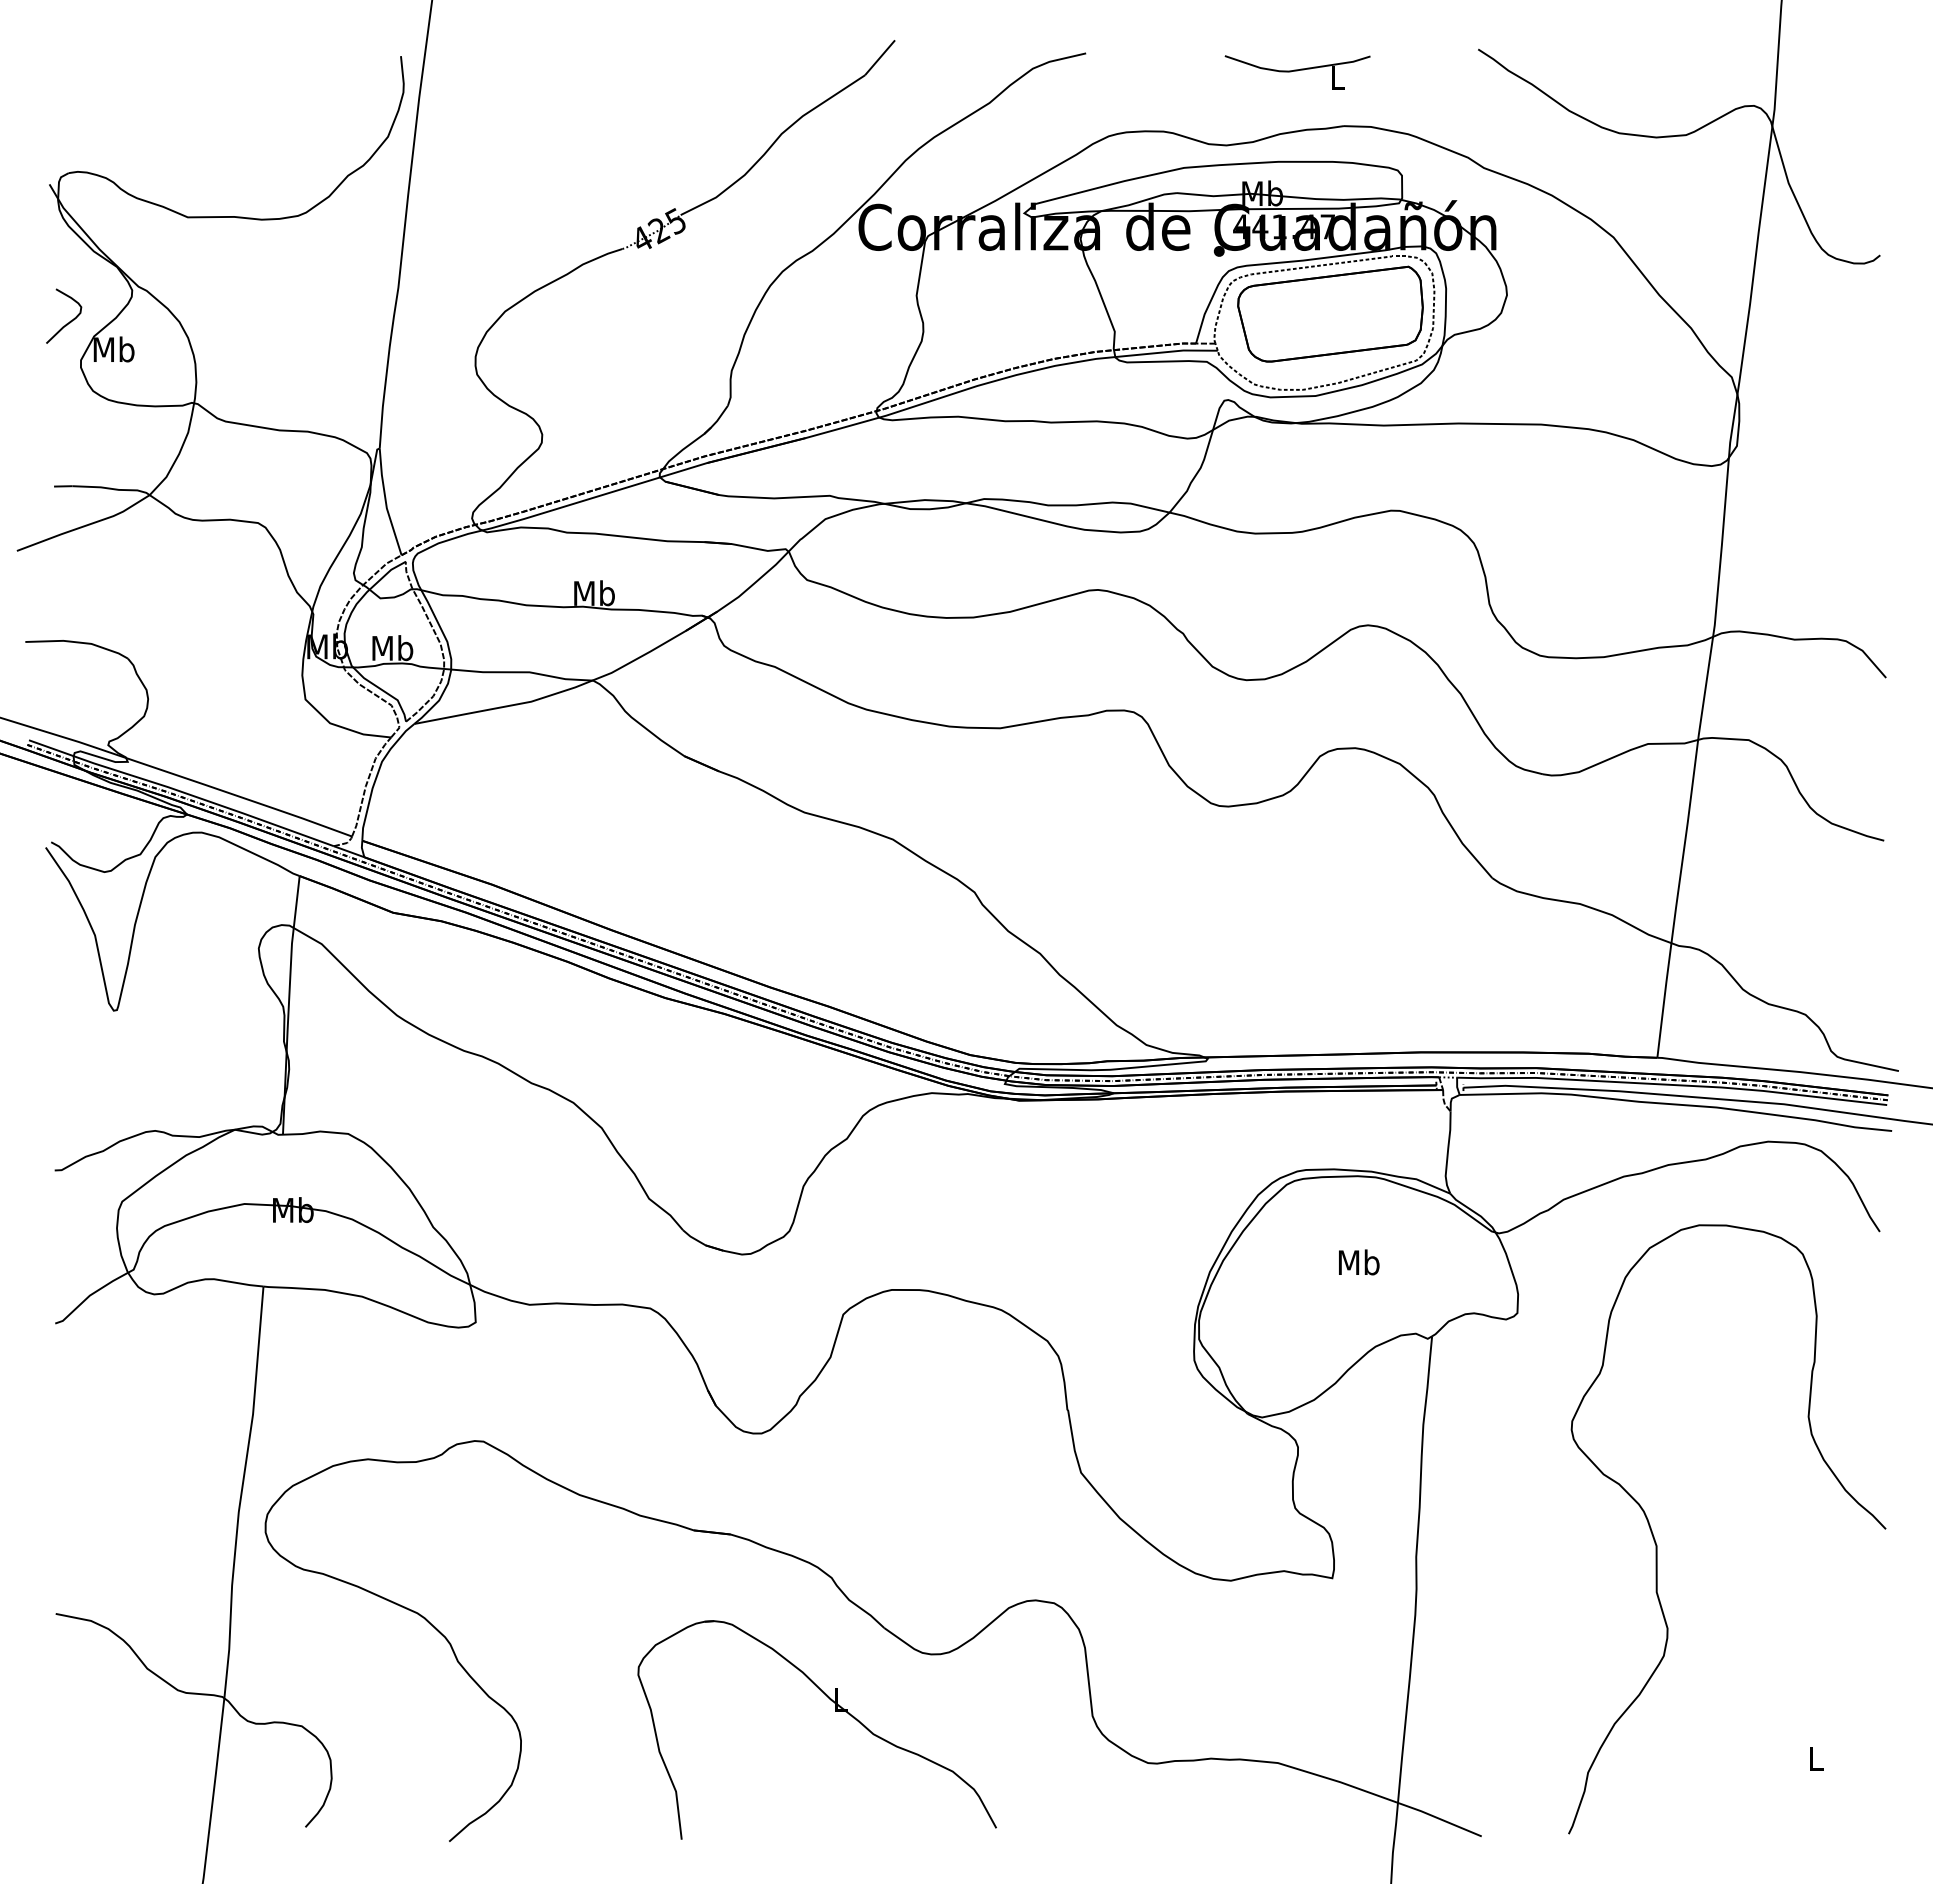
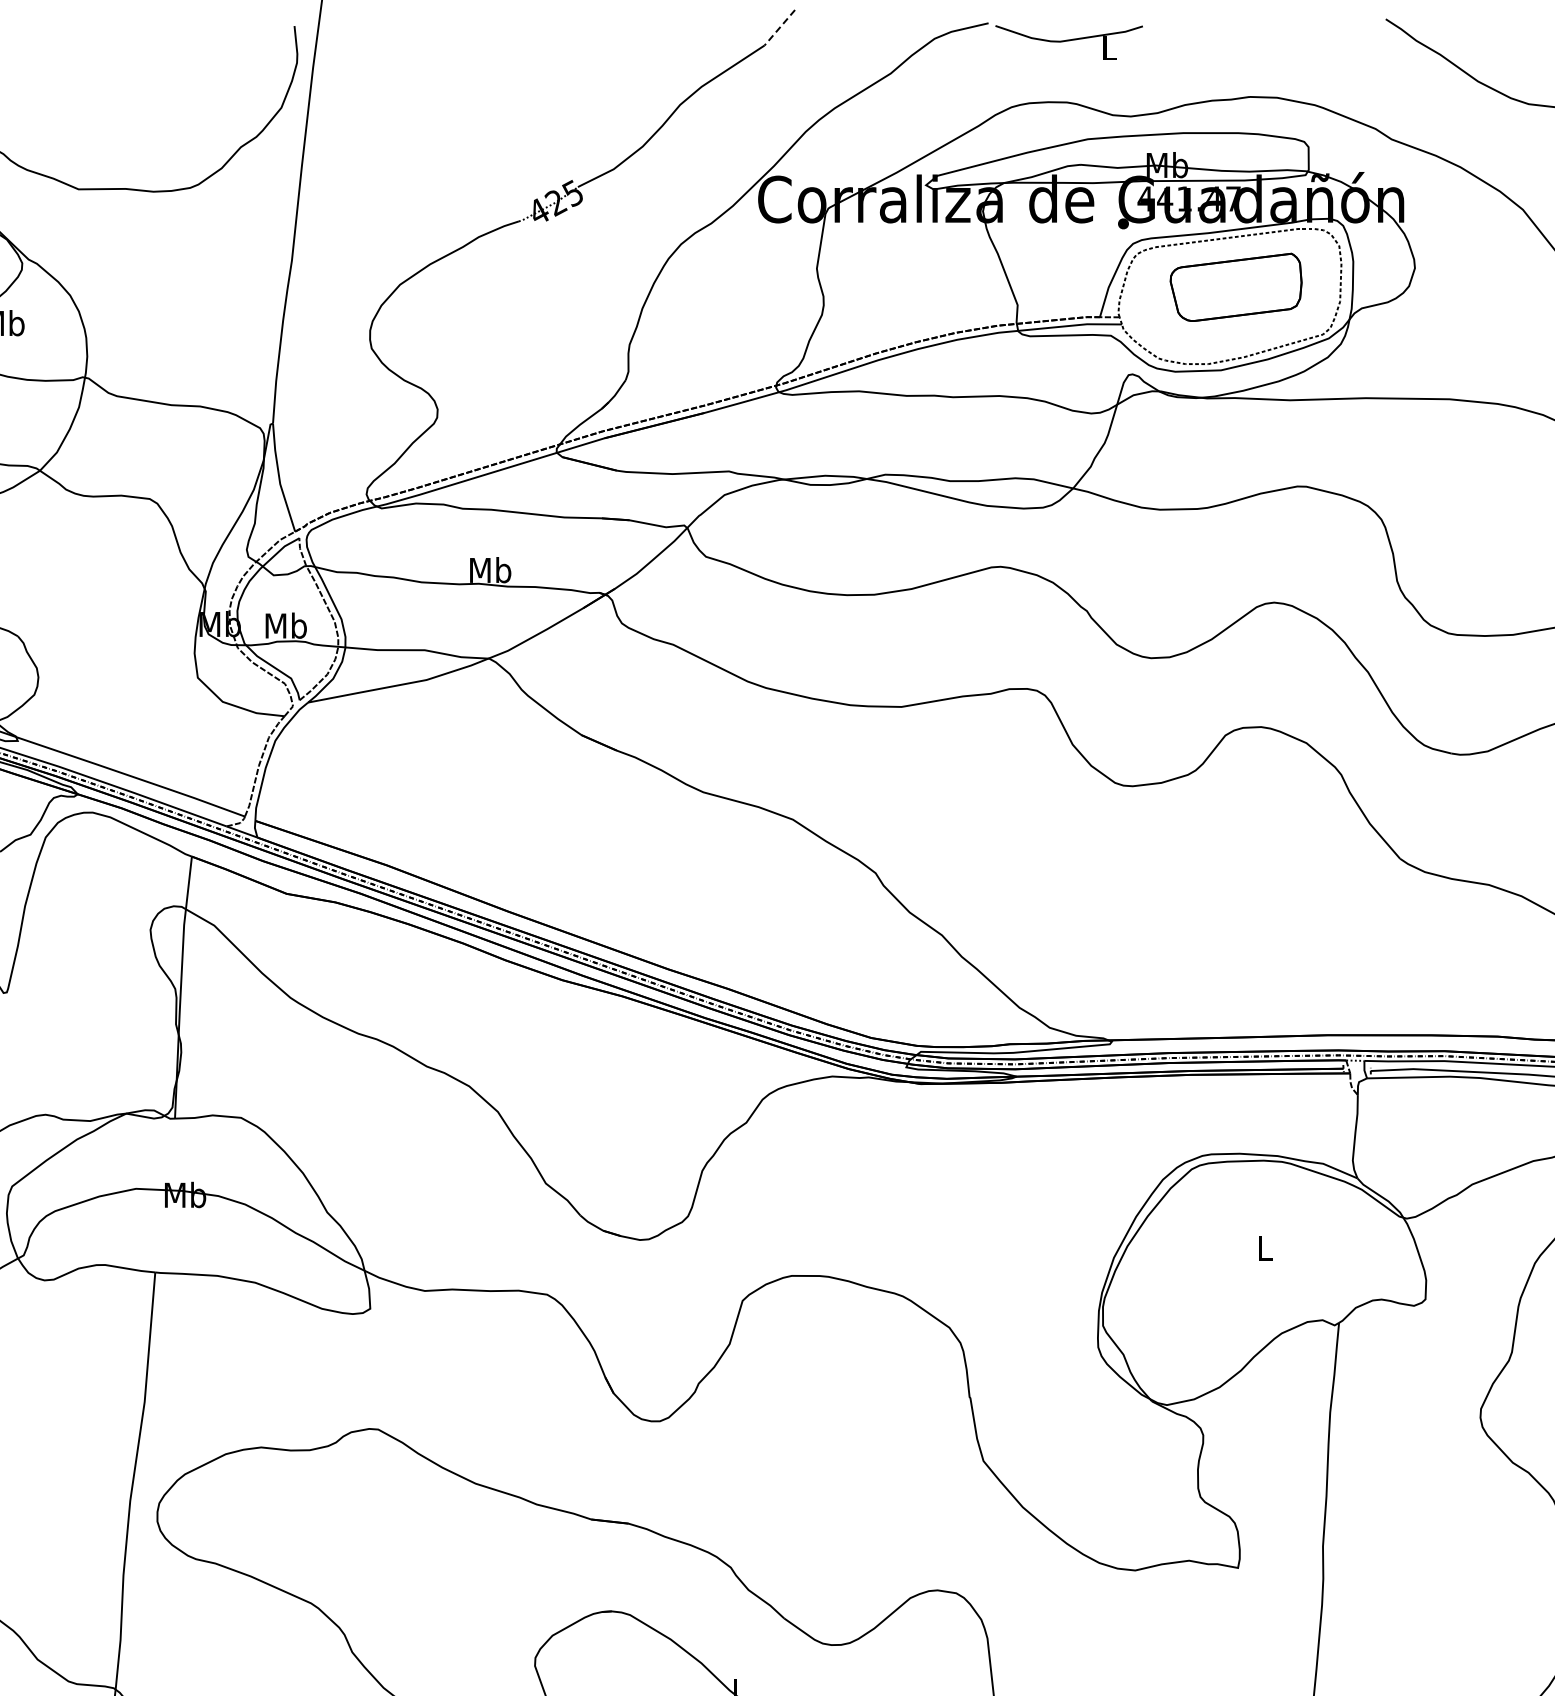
line: (879, 58) -> (779, 28), solid -> dashed
part: (1297, 72) -> (1069, 42), moved
part: (1330, 313) -> (1236, 286), size x0.7
text: (1359, 1262) -> (1265, 1248), Mb -> L

